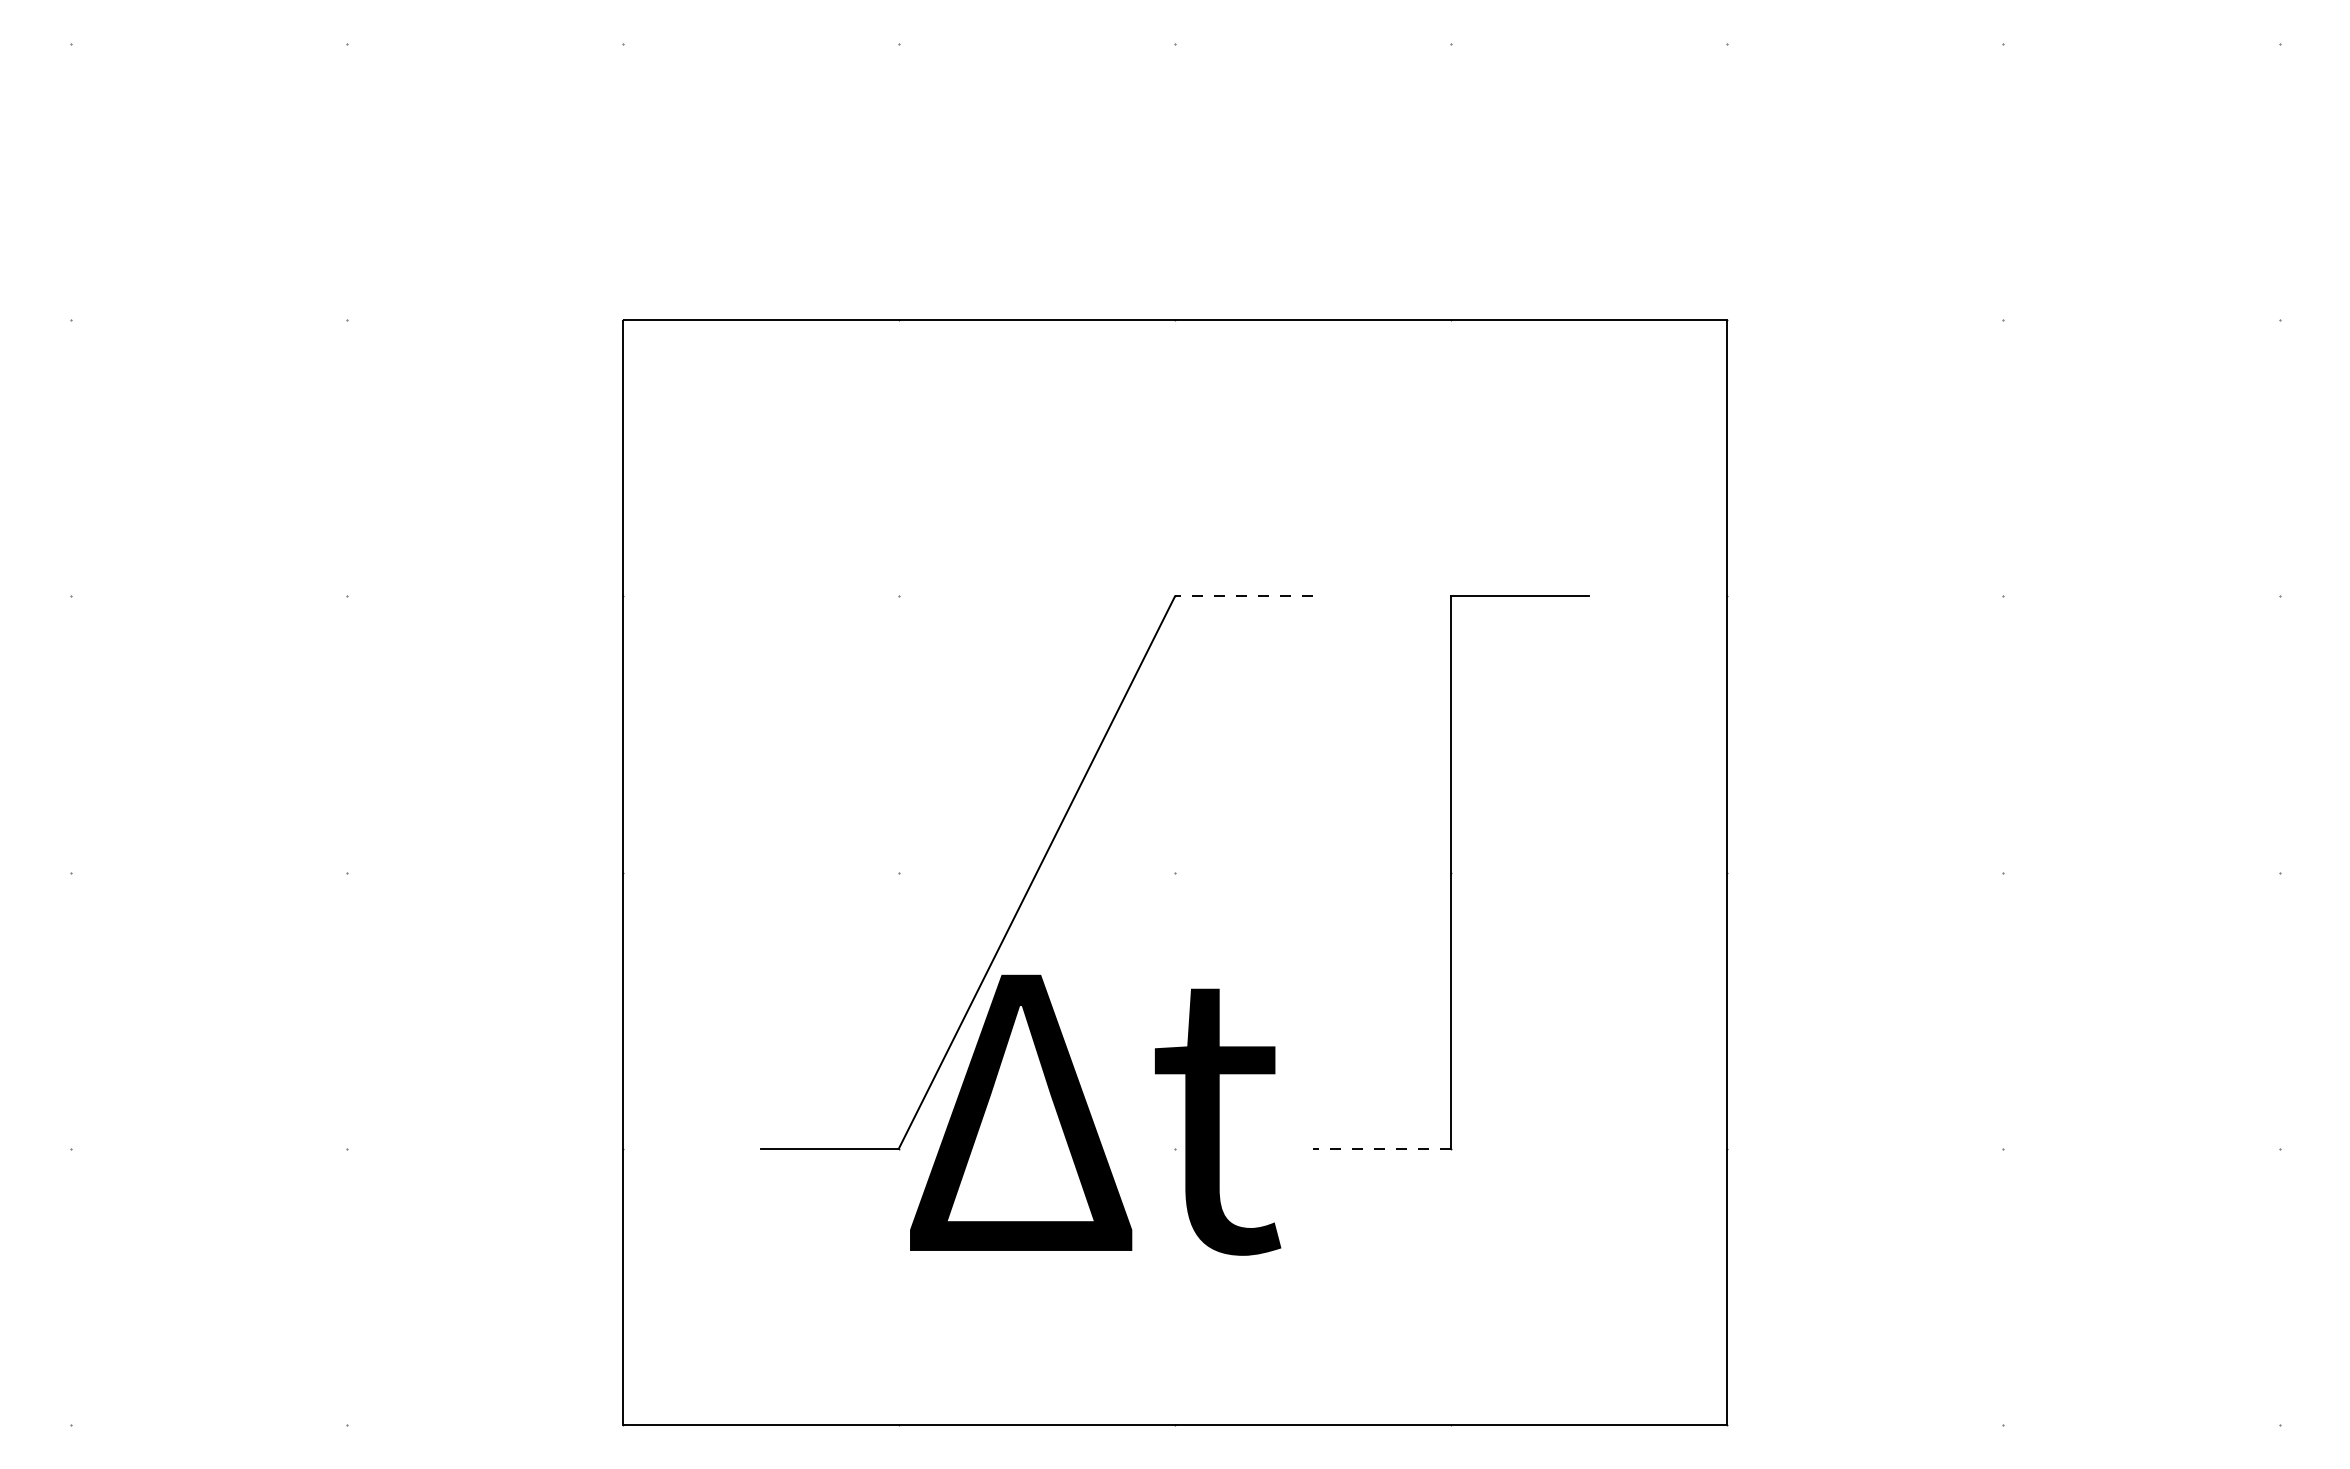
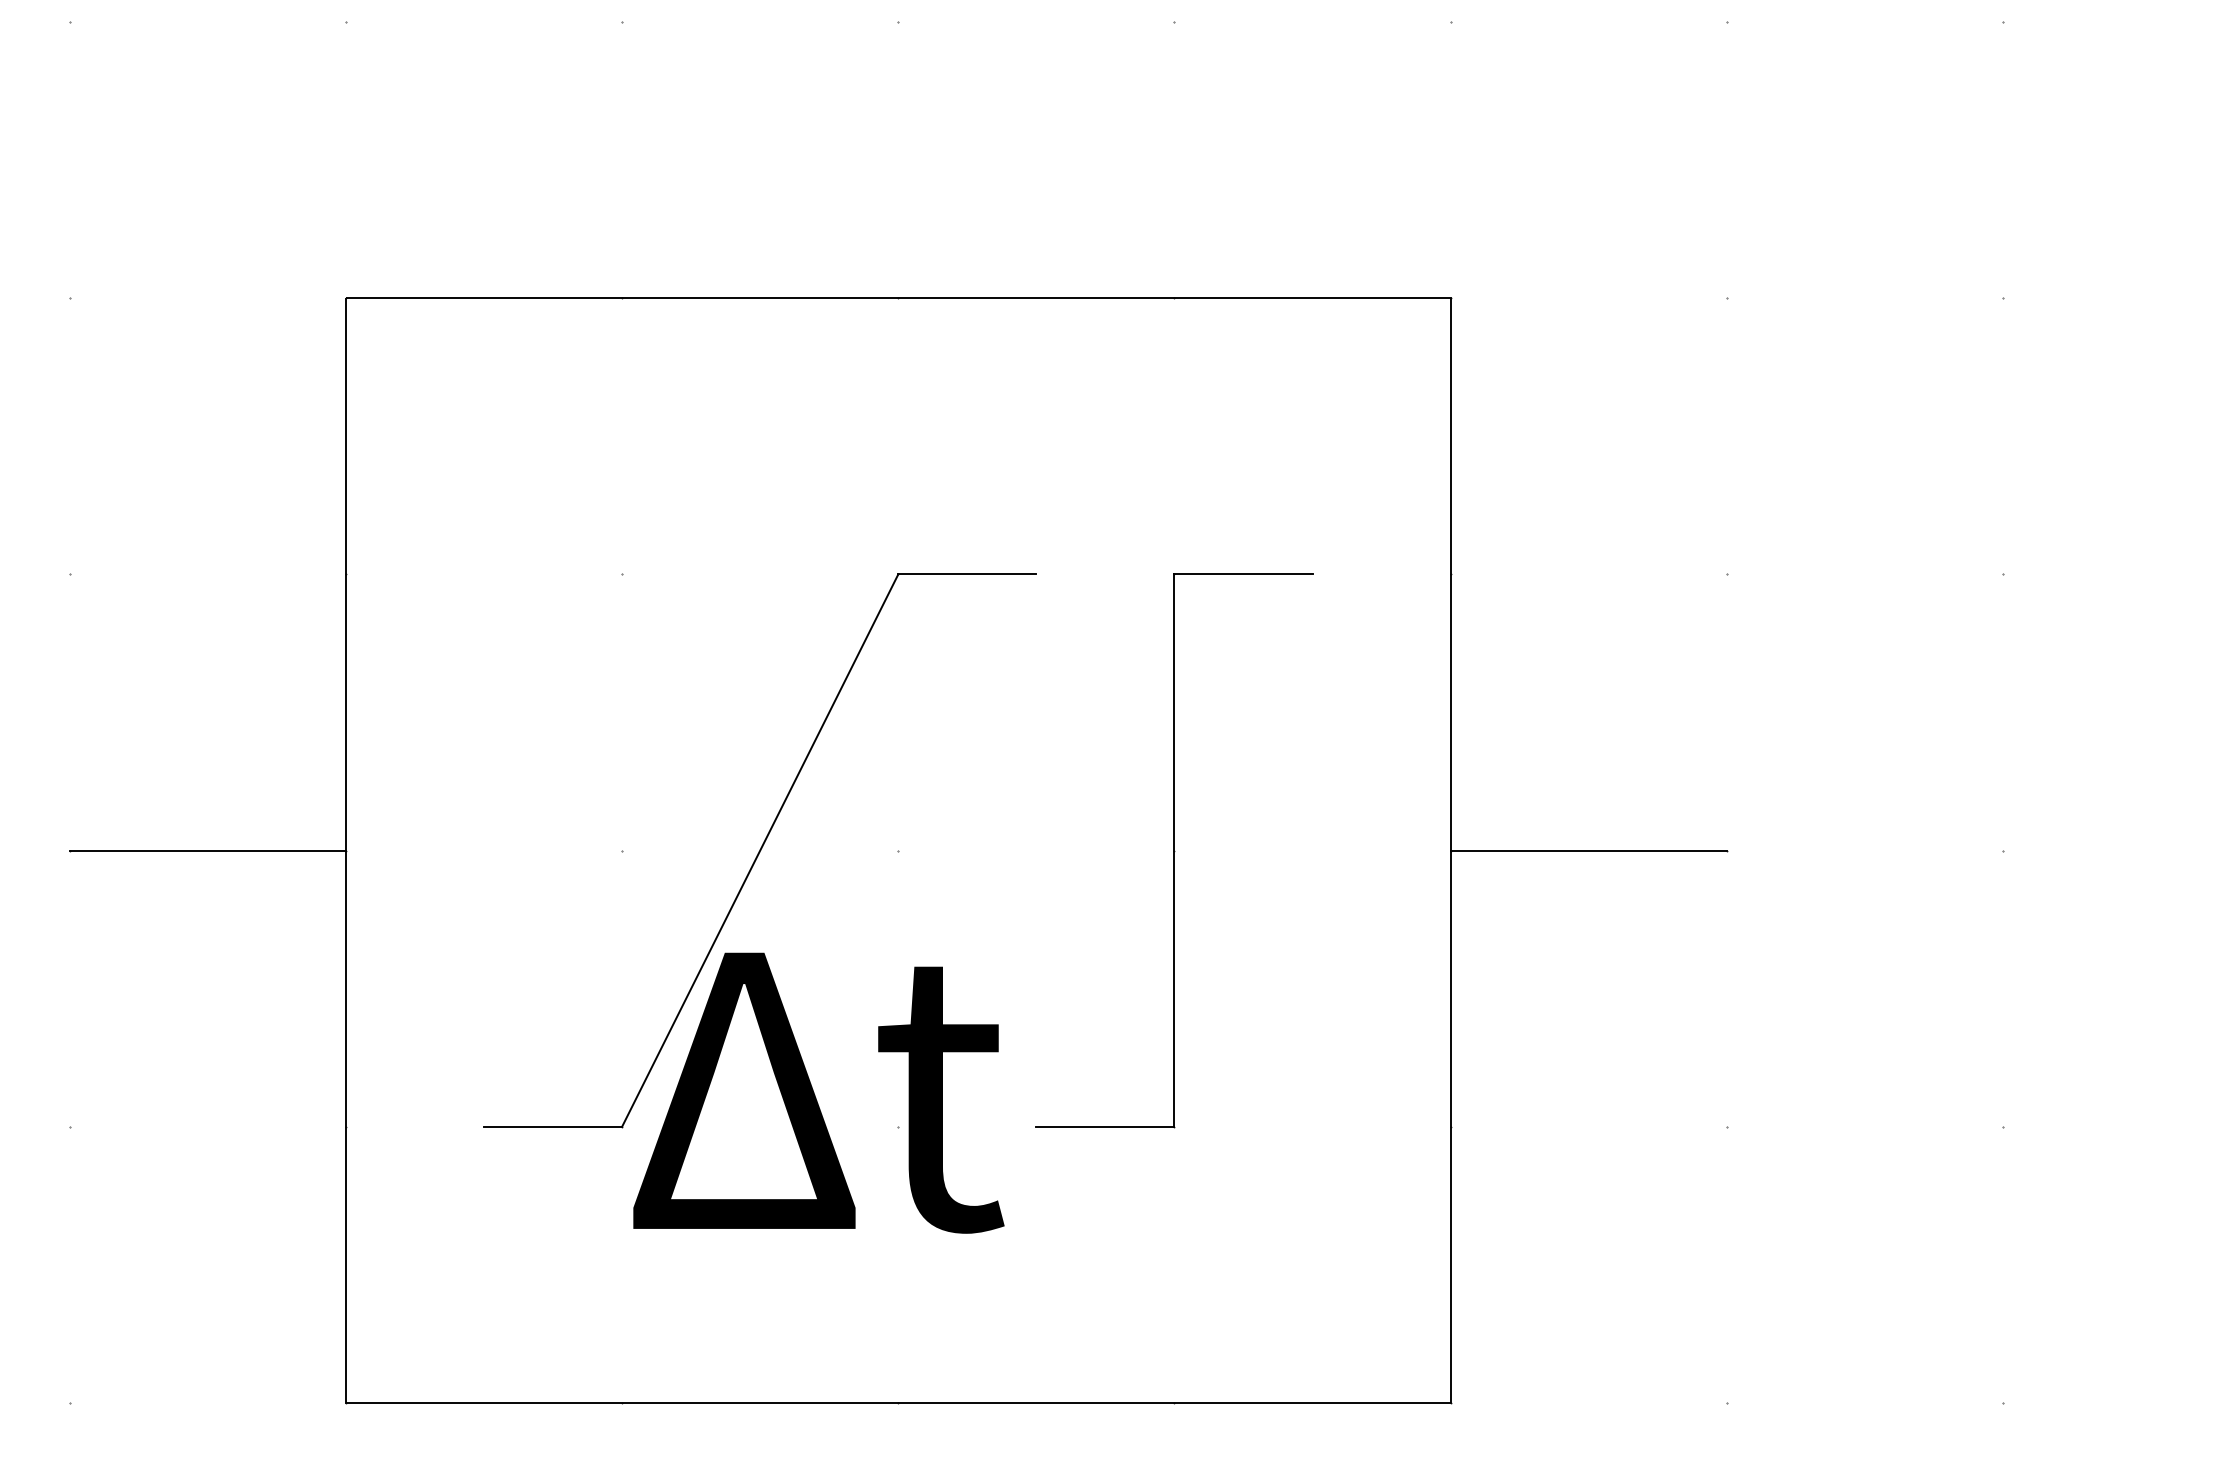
line: (1243, 596) -> (966, 574), dashed -> solid
line: (484, 872) -> (207, 850), added
line: (1865, 872) -> (1588, 850), added
line: (1381, 1148) -> (1104, 1126), dashed -> solid

